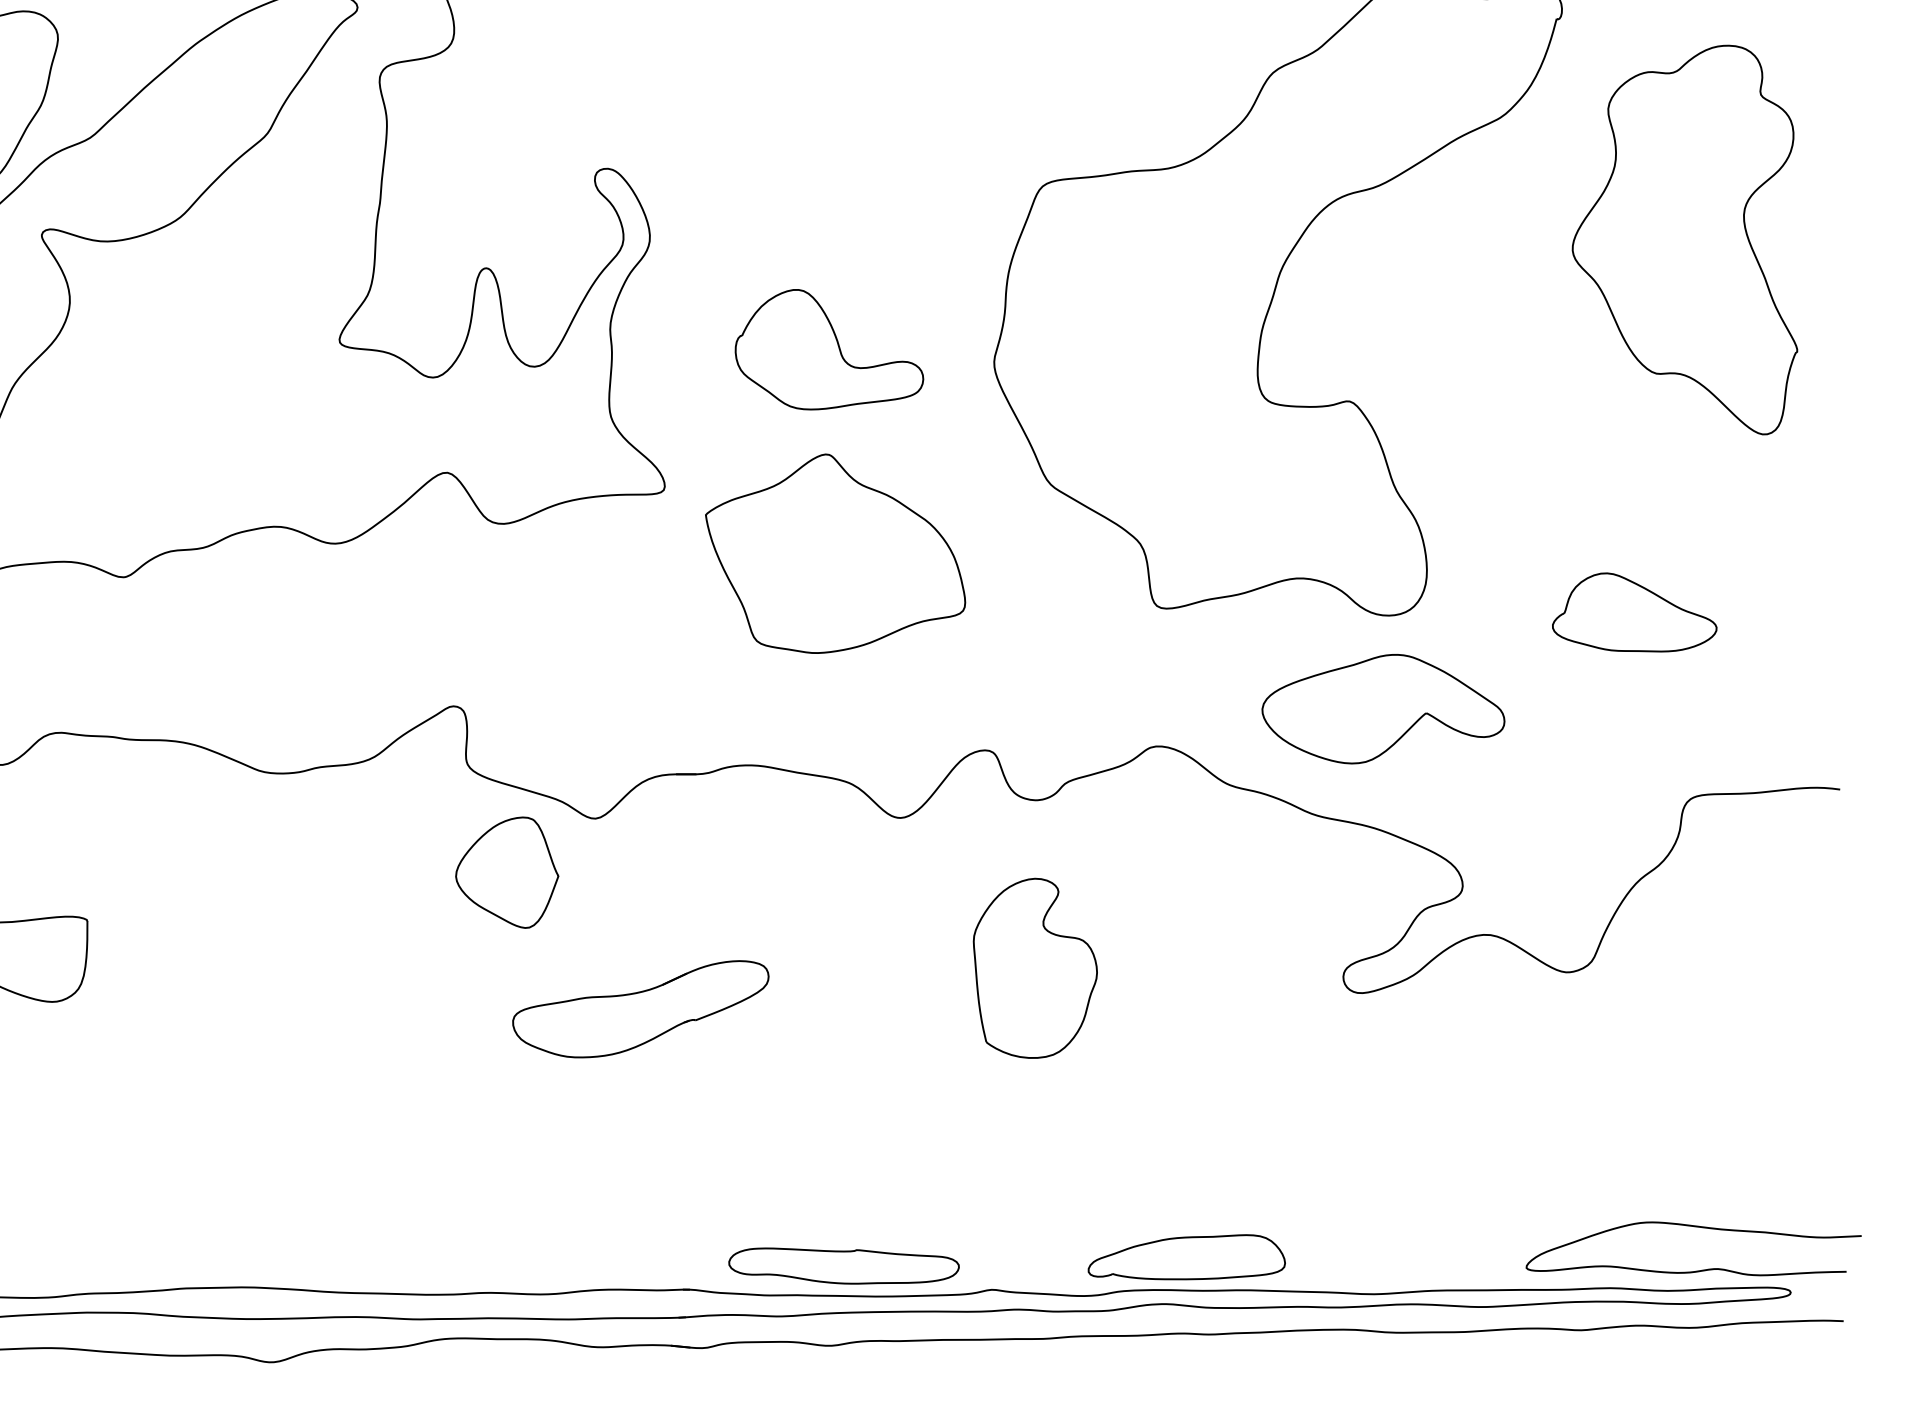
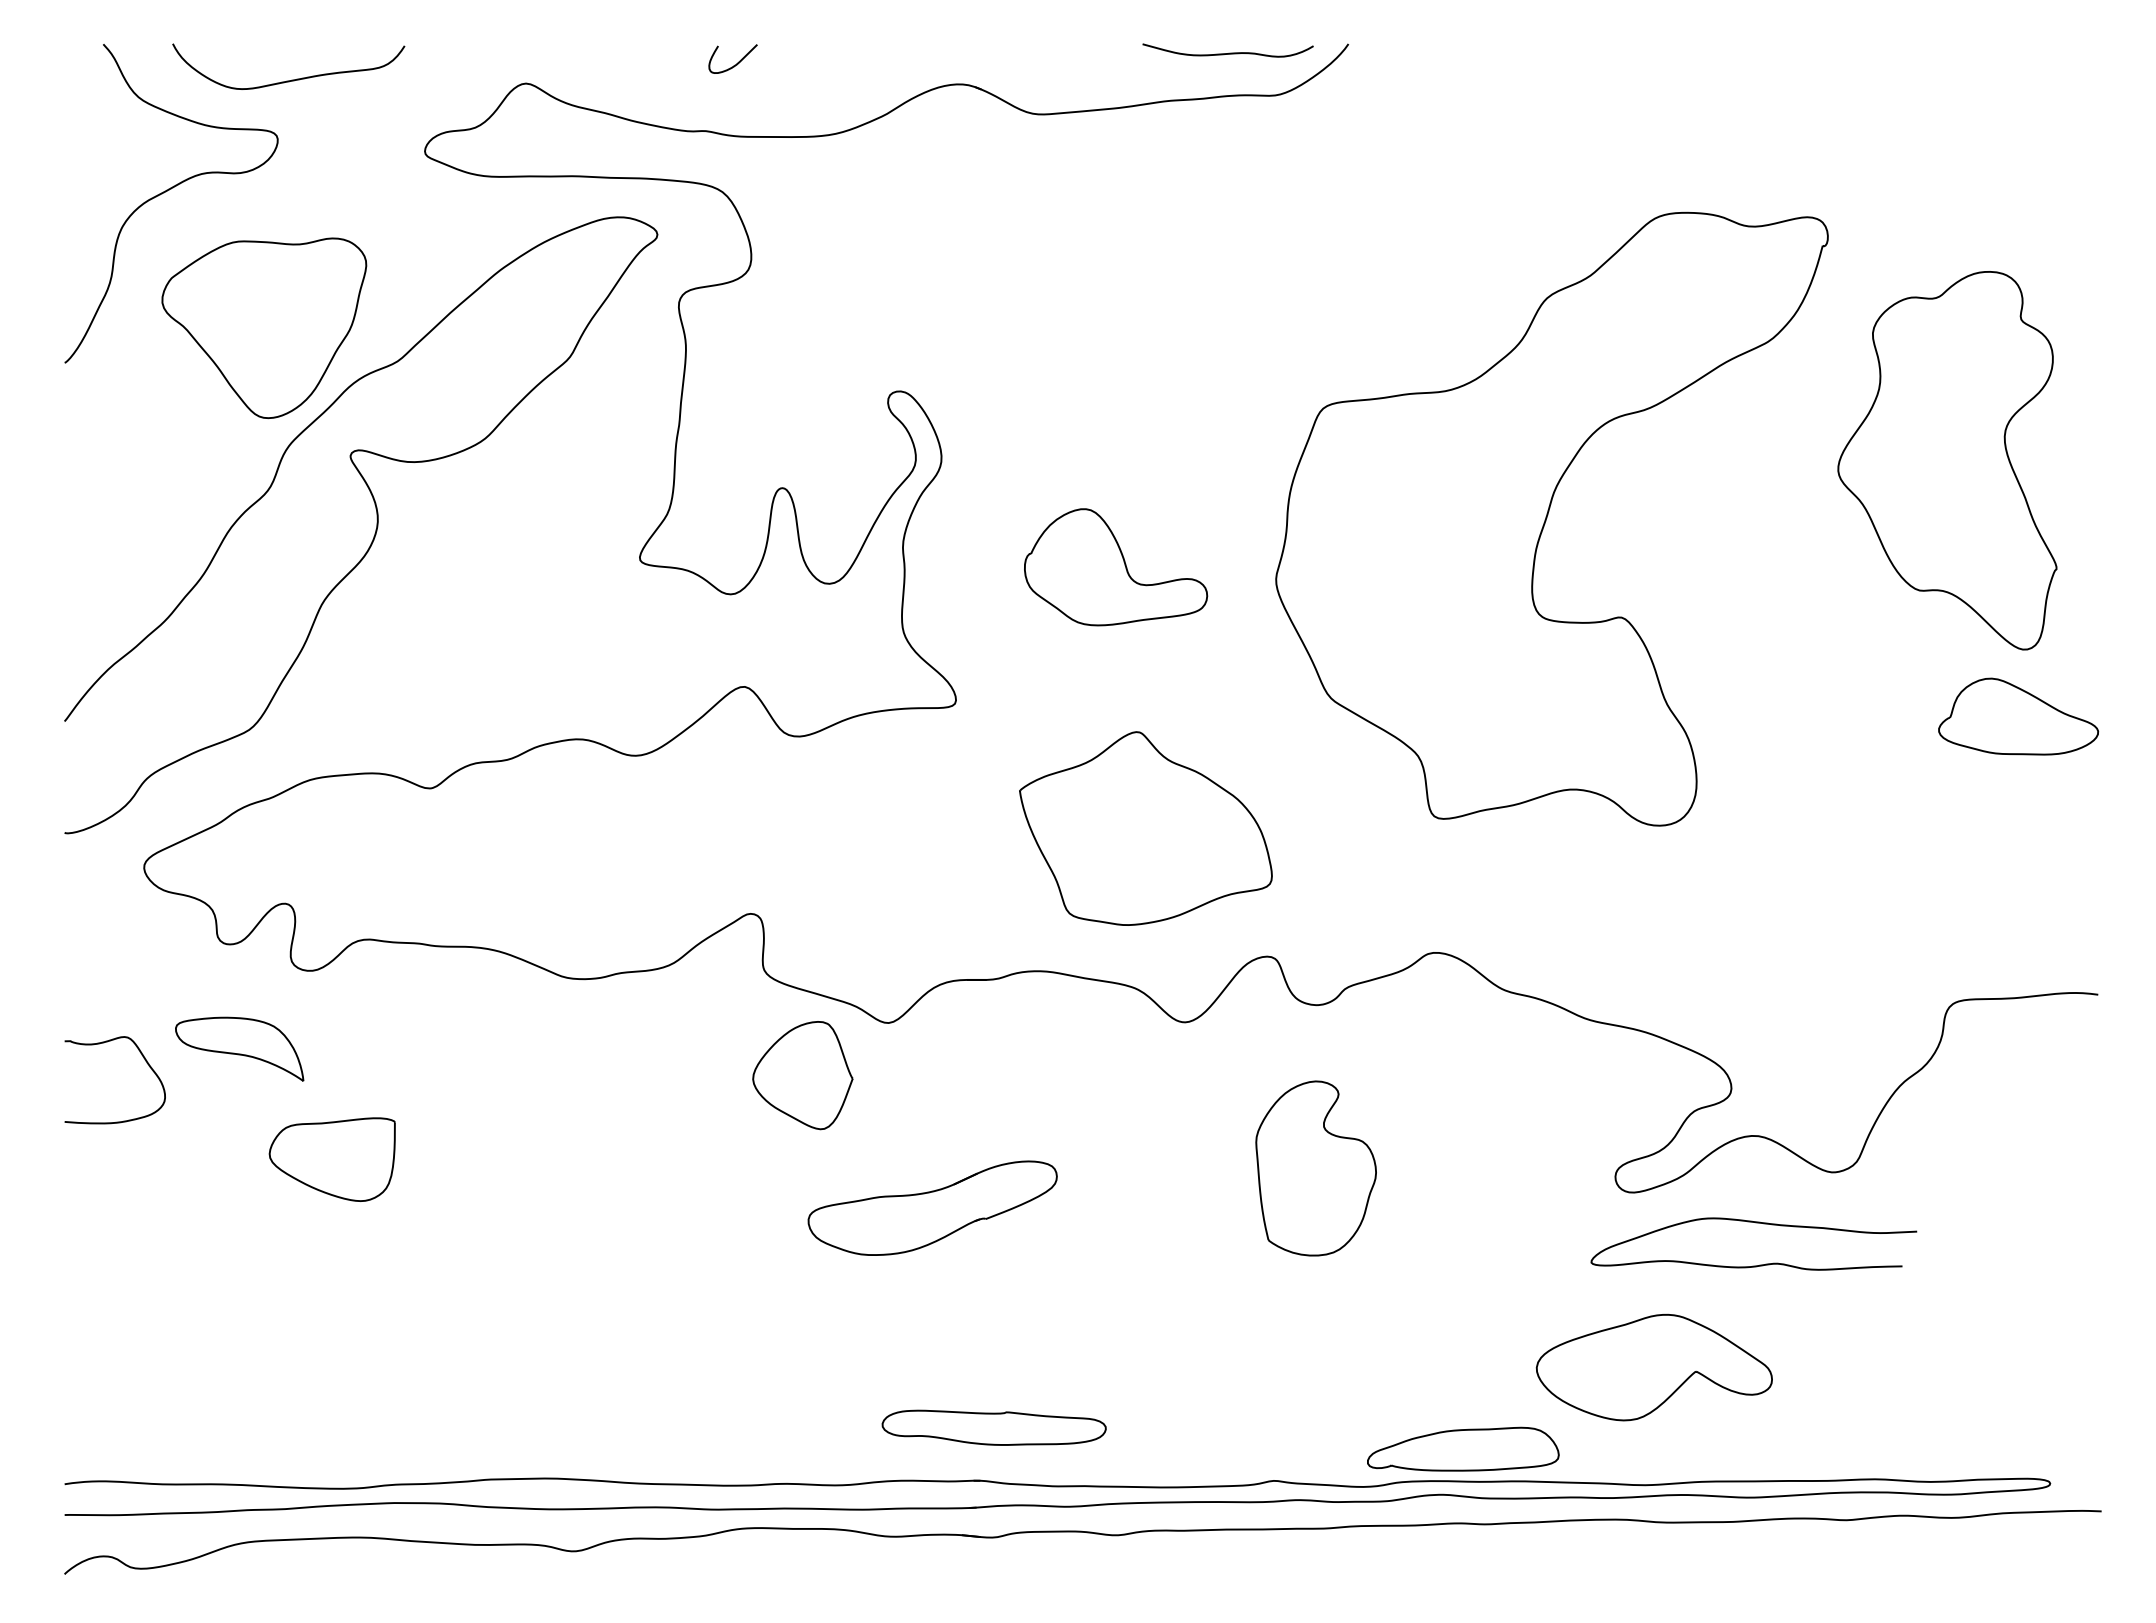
part: (835, 553) -> (1145, 828), moved
part: (1634, 612) -> (2018, 716), moved
part: (1382, 709) -> (1653, 1367), moved
curve: (1695, 1227) -> (1755, 1223), moved
part: (843, 1265) -> (993, 1427), moved

